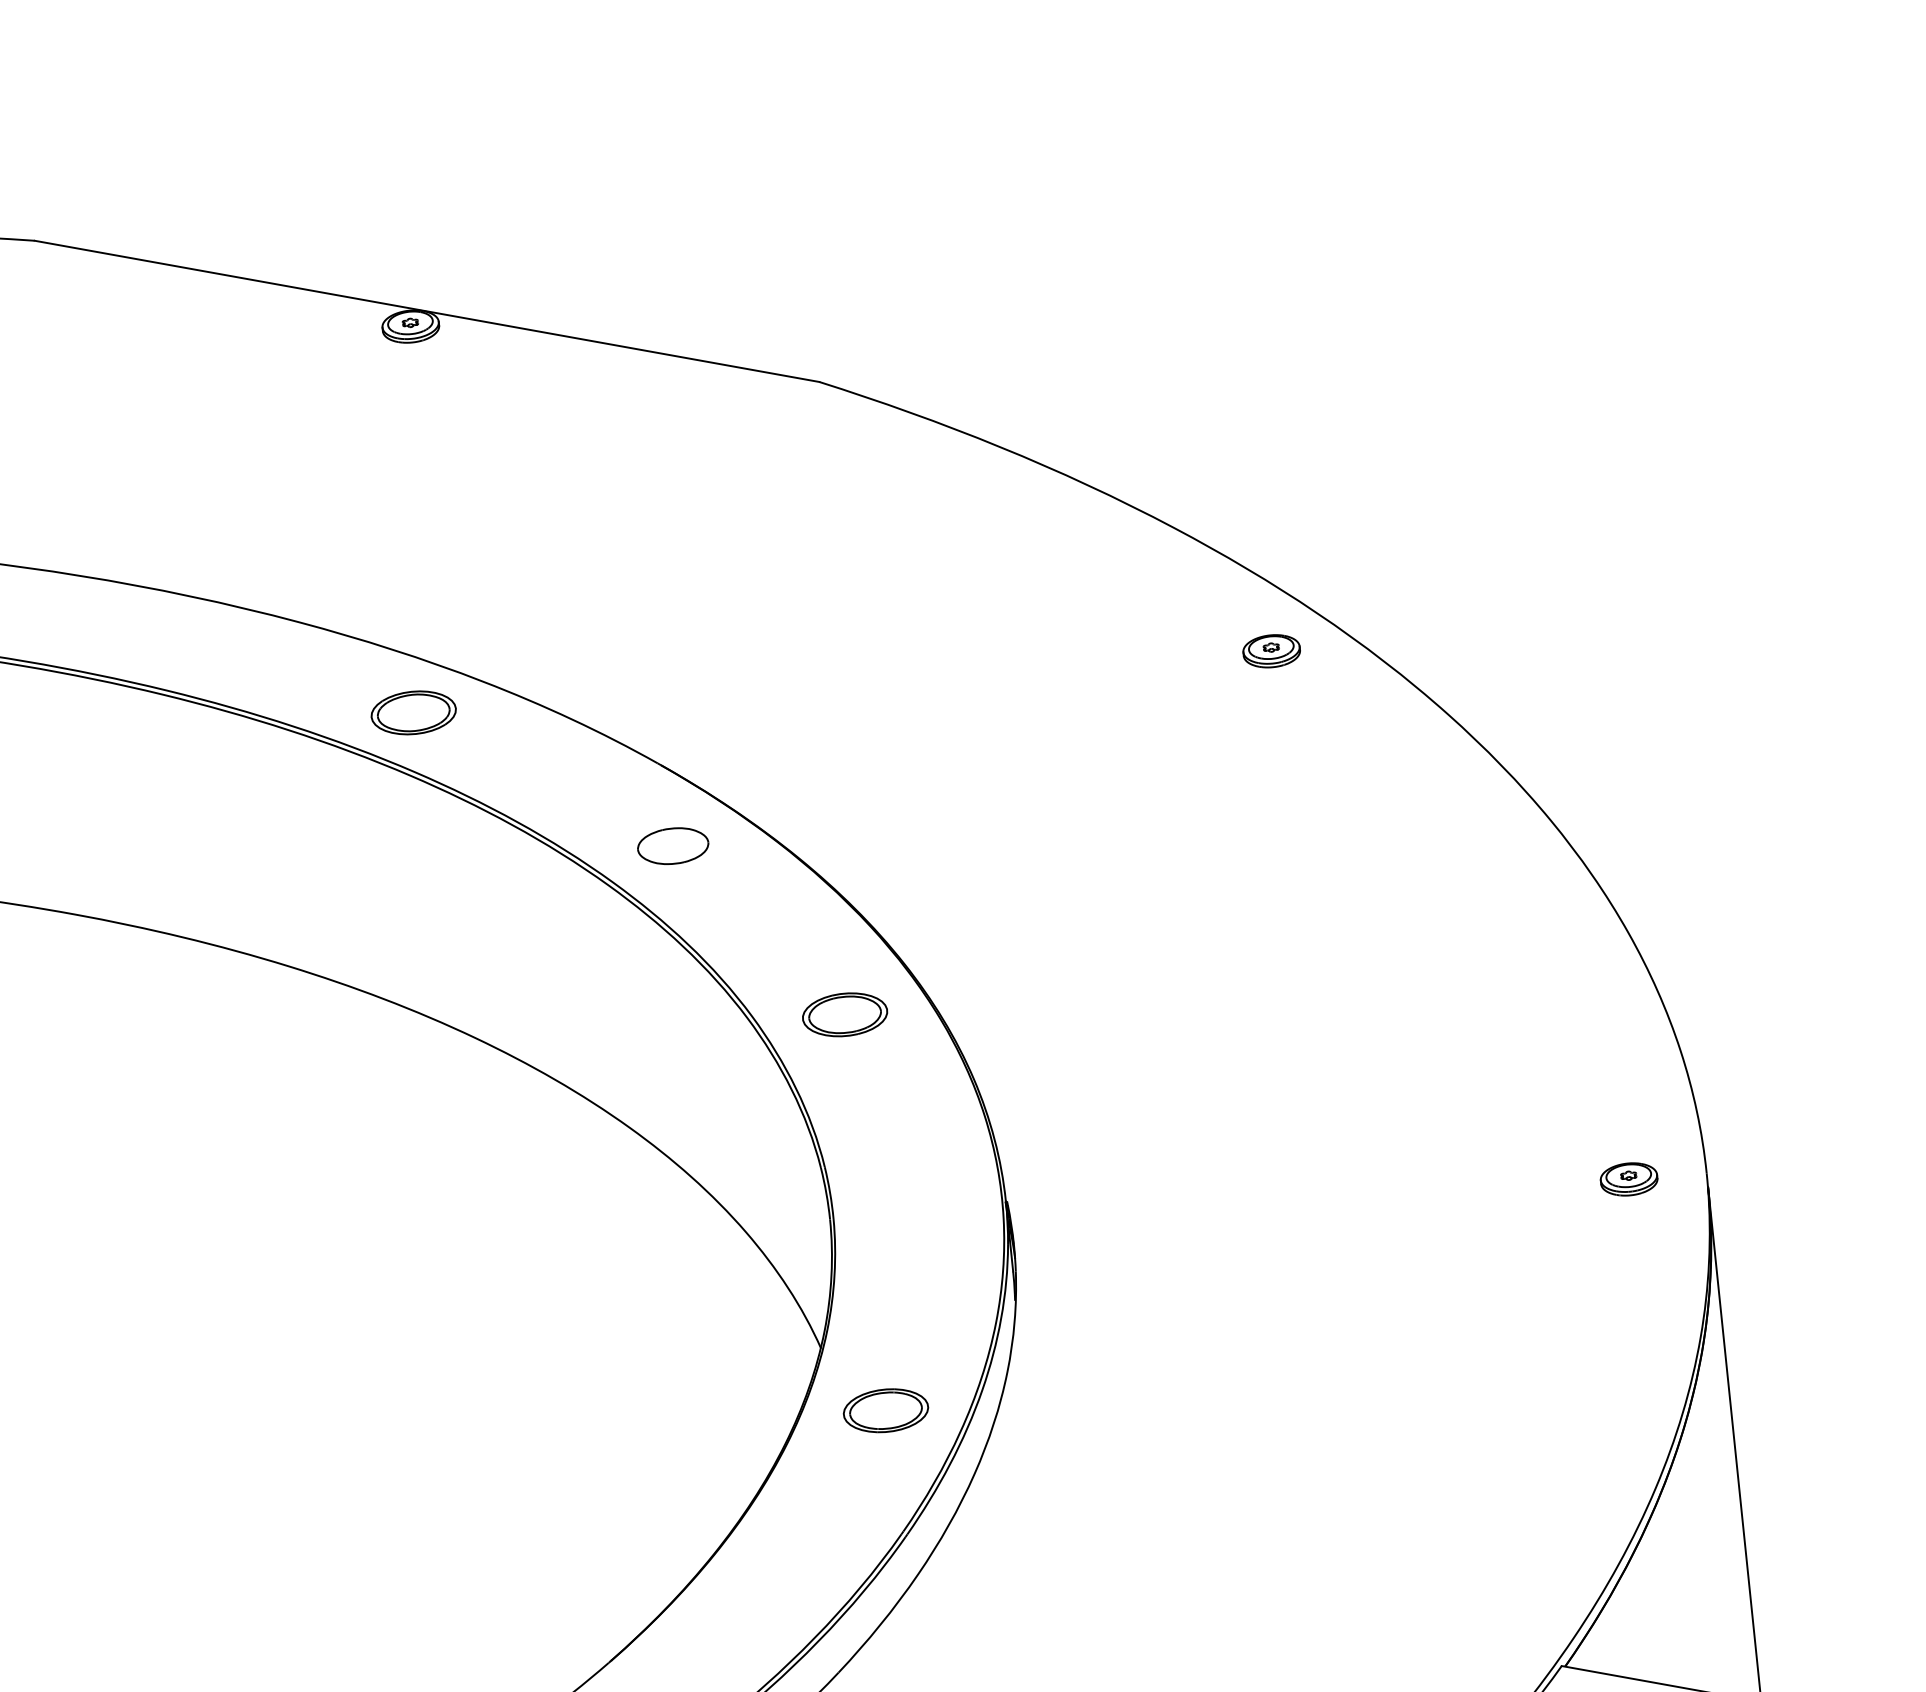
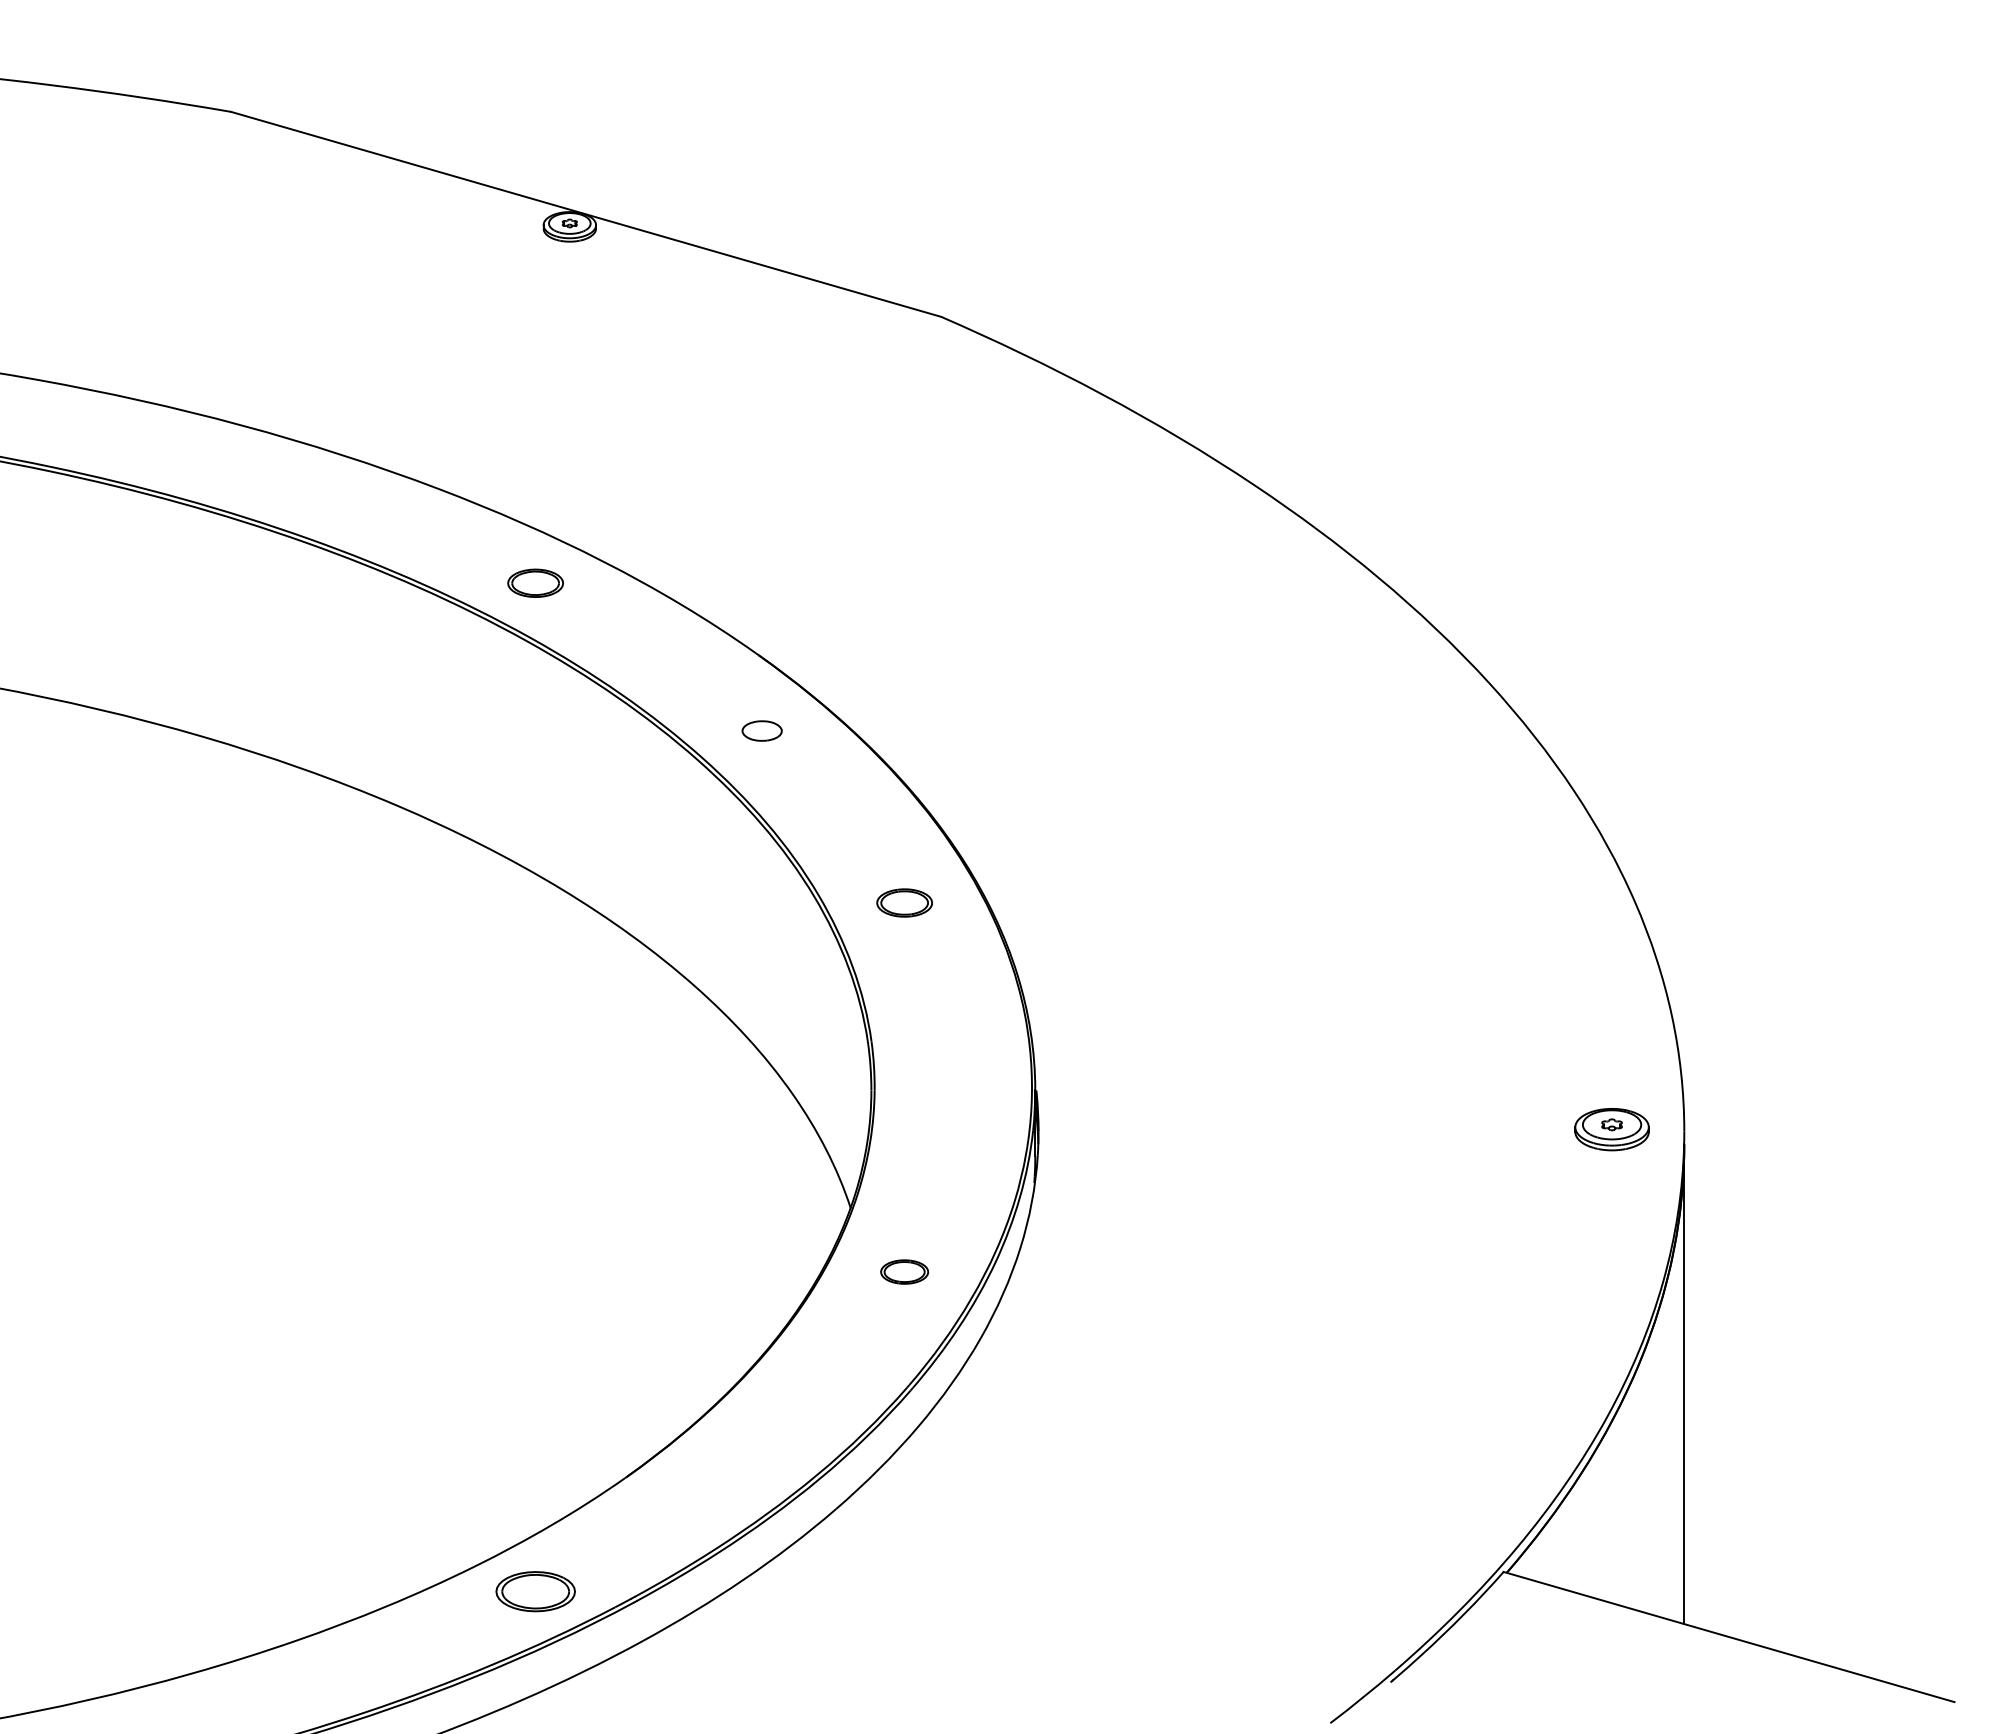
part: (1271, 651) -> (1332, 608), removed
part: (413, 711) -> (535, 582), size x0.7
part: (672, 845) -> (761, 730), size x0.6
part: (844, 1014) -> (904, 902), size x0.7
part: (1629, 1179) -> (1612, 1129), size x1.4
part: (885, 1410) -> (904, 1271), size x0.6

